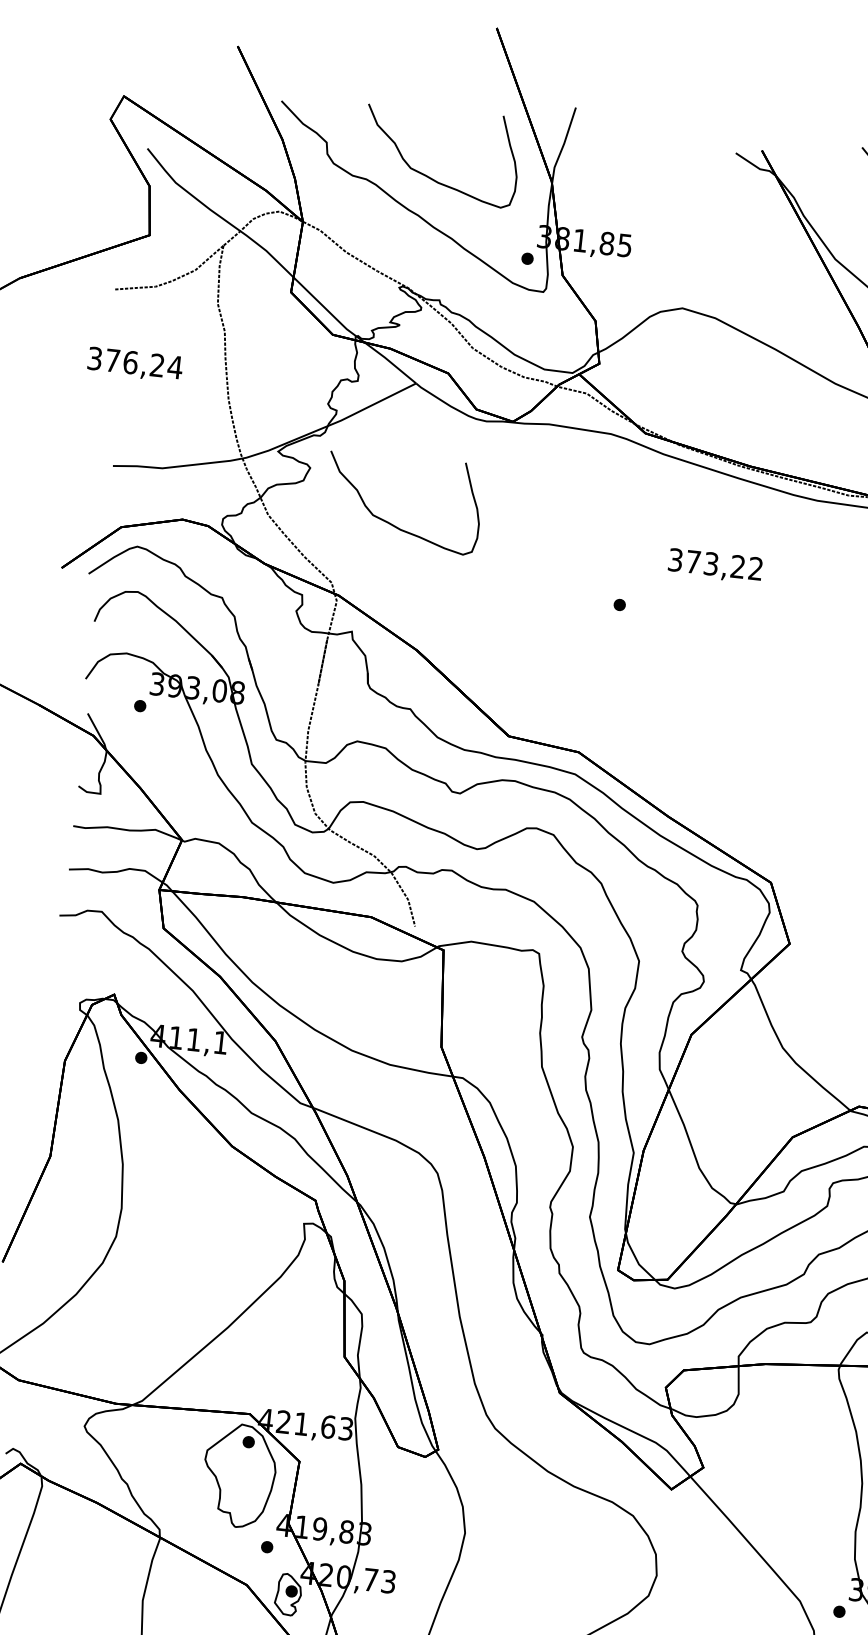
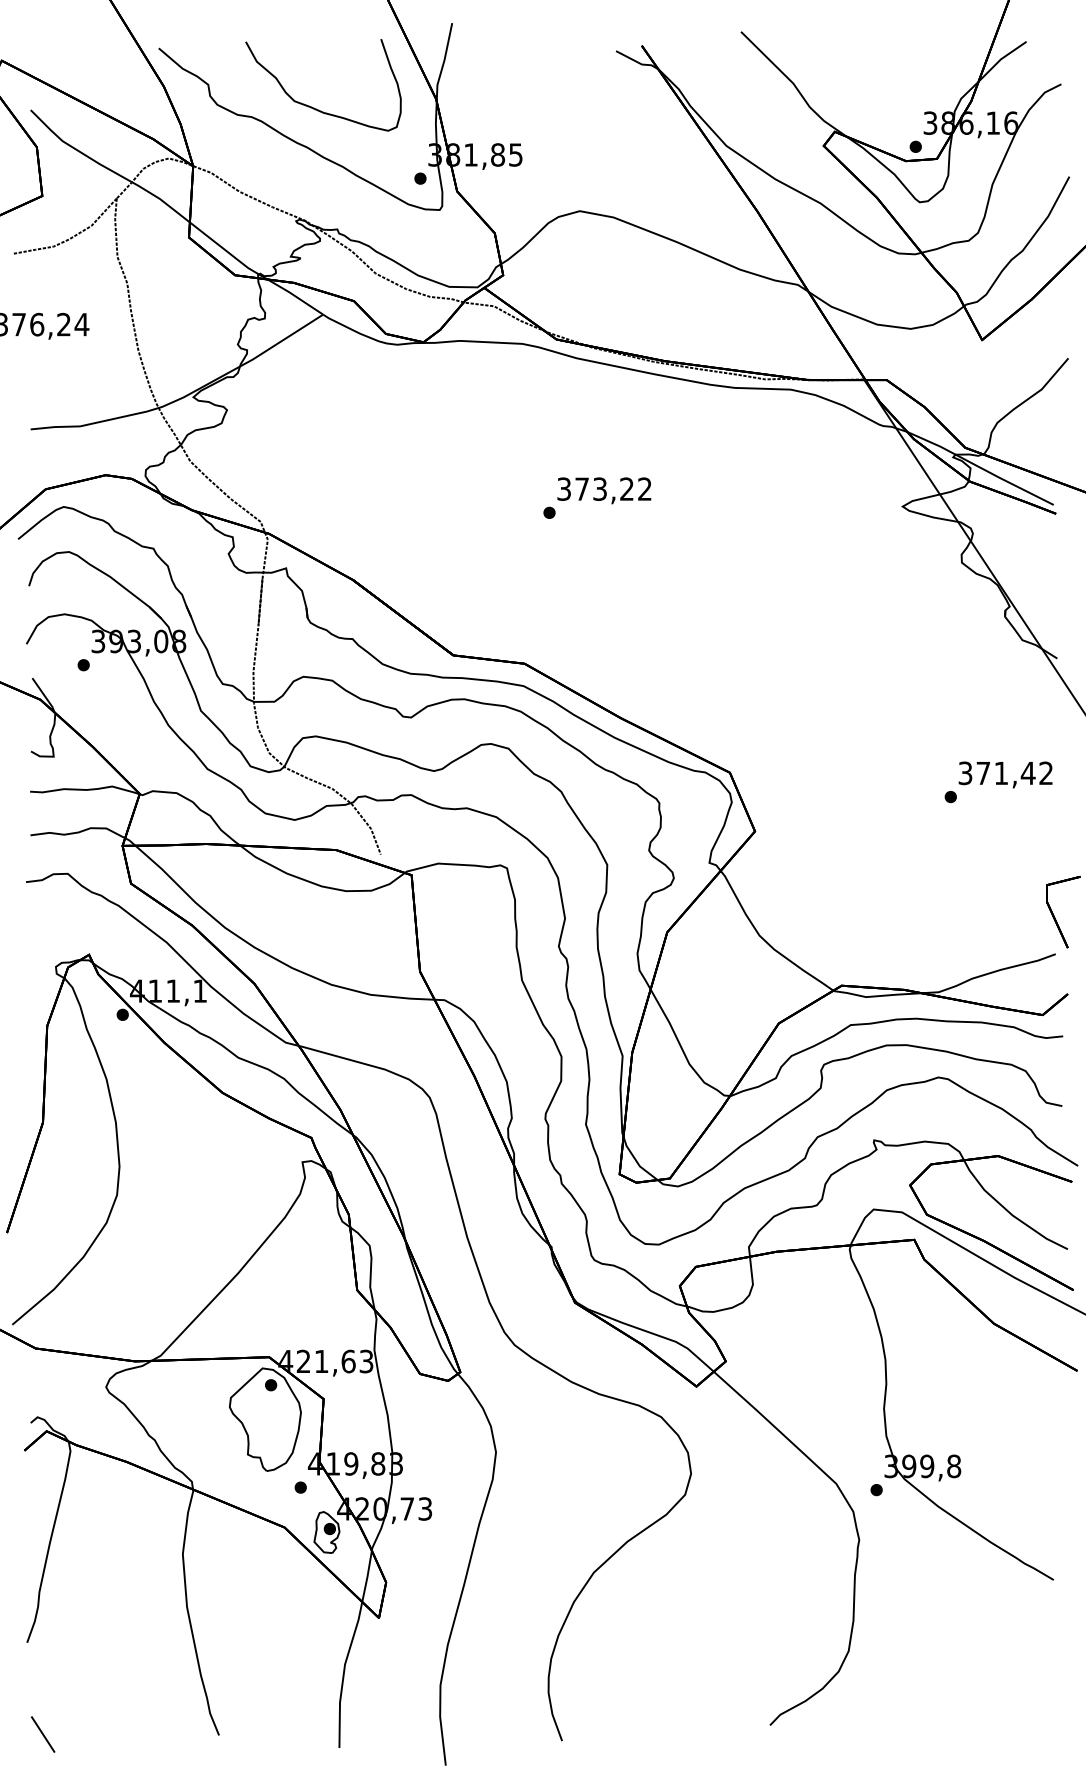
curve: (392, 523) -> (314, 456), removed
text: (715, 565) -> (604, 490), moved

